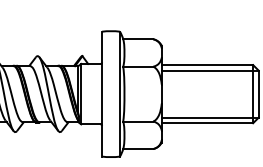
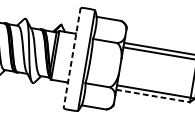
line: (102, 94) -> (72, 58), solid -> dashed
line: (207, 123) -> (153, 96), solid -> dashed

